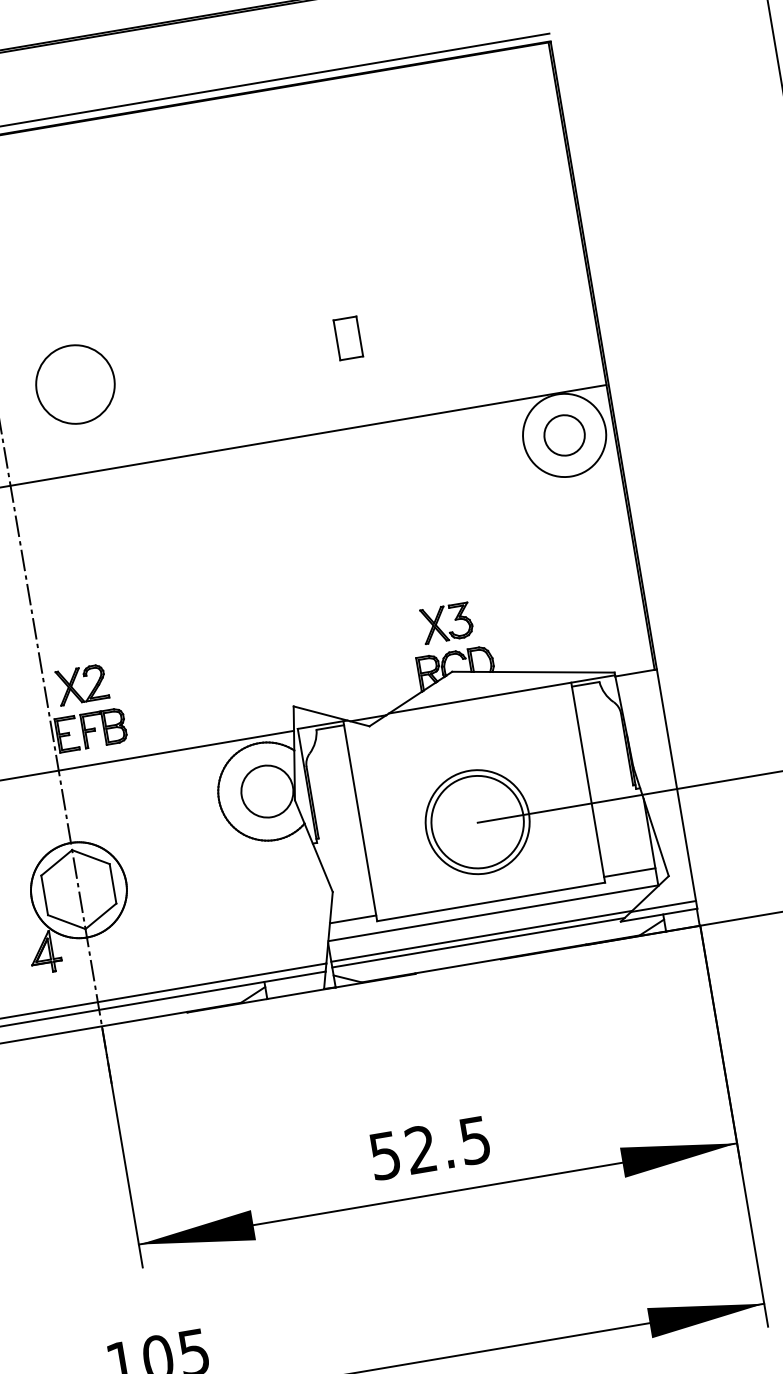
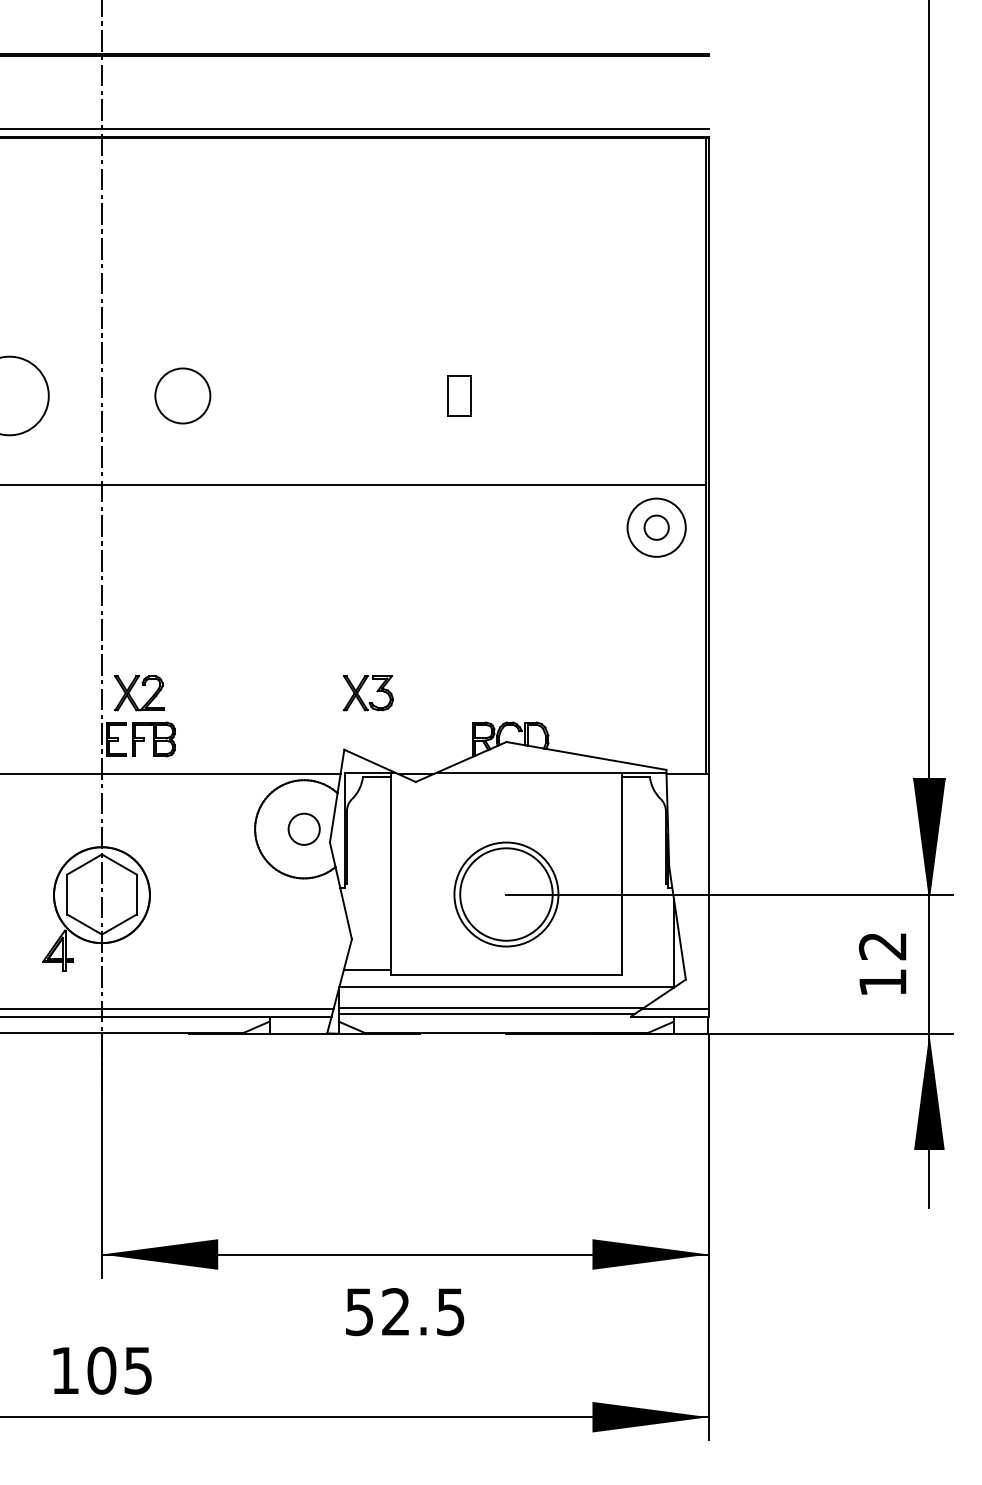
circle: (75, 384) -> (182, 395), size x0.7
circle: (564, 435) -> (656, 527), size x0.6
circle: (564, 435) -> (656, 527), size x0.7
part: (454, 620) -> (376, 691), moved
circle: (267, 791) -> (304, 829), size x0.6
line: (630, 872) -> (648, 969), removed
text: (430, 1148) -> (405, 1312), moved

